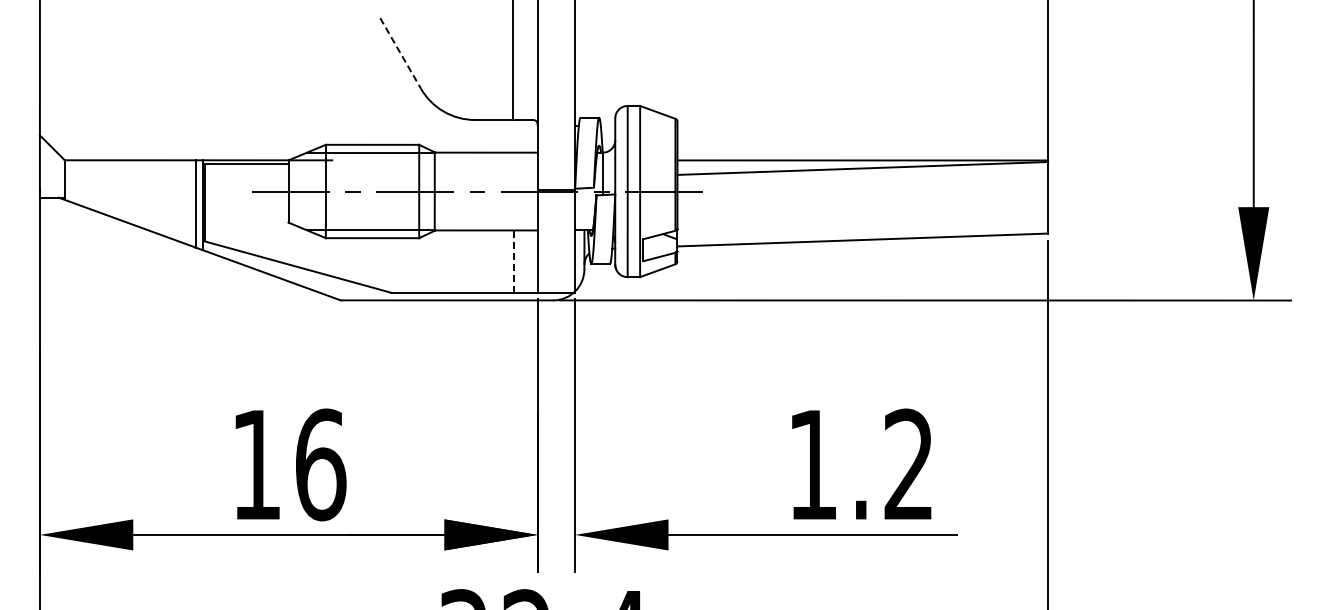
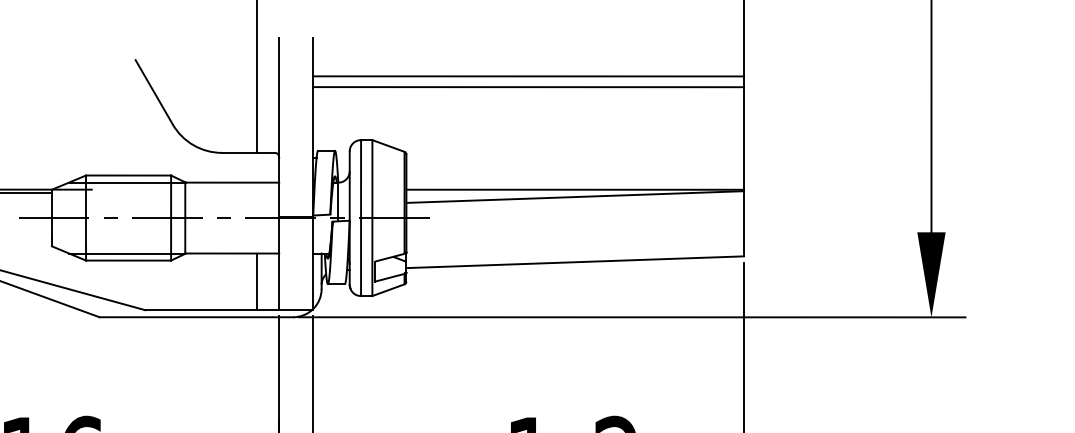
line: (811, 35) -> (528, 75), added
line: (811, 47) -> (528, 86), added
line: (400, 53) -> (154, 92), dashed -> solid
line: (513, 261) -> (257, 281), dashed -> solid

